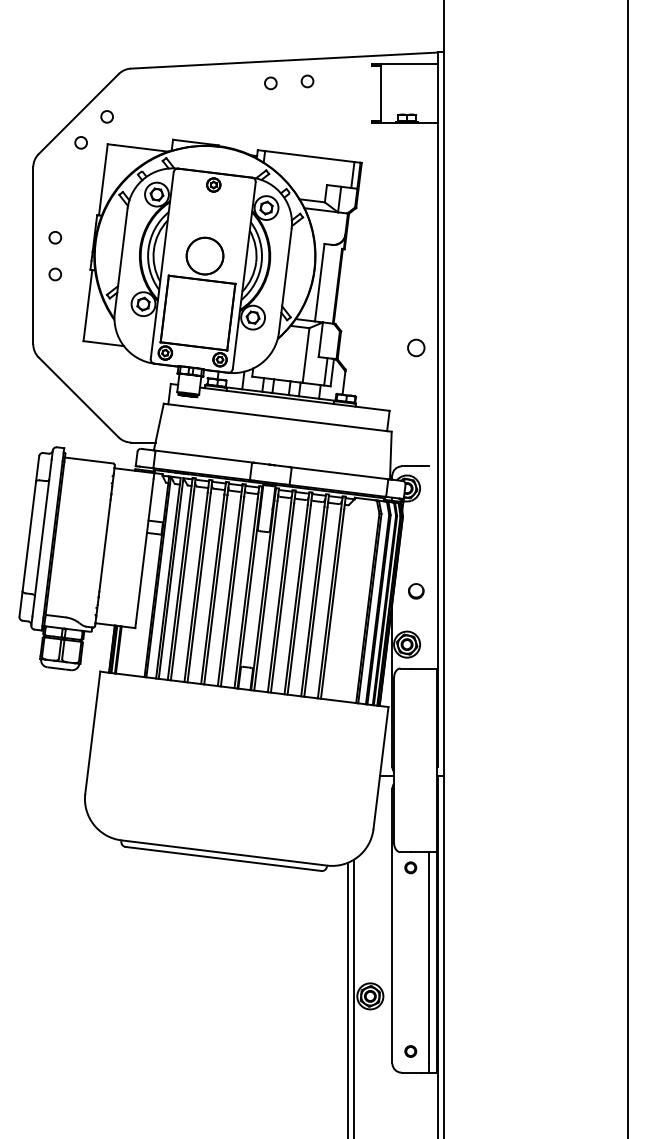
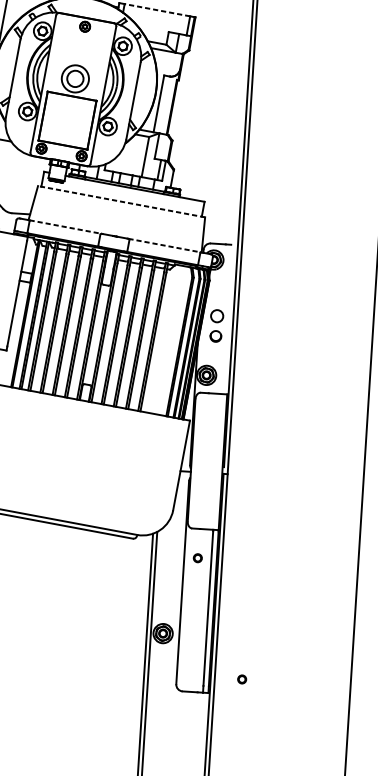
line: (309, 156) -> (157, 10), solid -> dashed
circle: (204, 255) -> (75, 78), size x0.6
circle: (416, 347) -> (217, 315), moved
line: (277, 417) -> (121, 201), solid -> dashed
line: (204, 456) -> (65, 226), solid -> dashed
line: (339, 473) -> (164, 245), solid -> dashed
part: (410, 867) -> (197, 557), moved
circle: (410, 1051) -> (241, 679), moved

